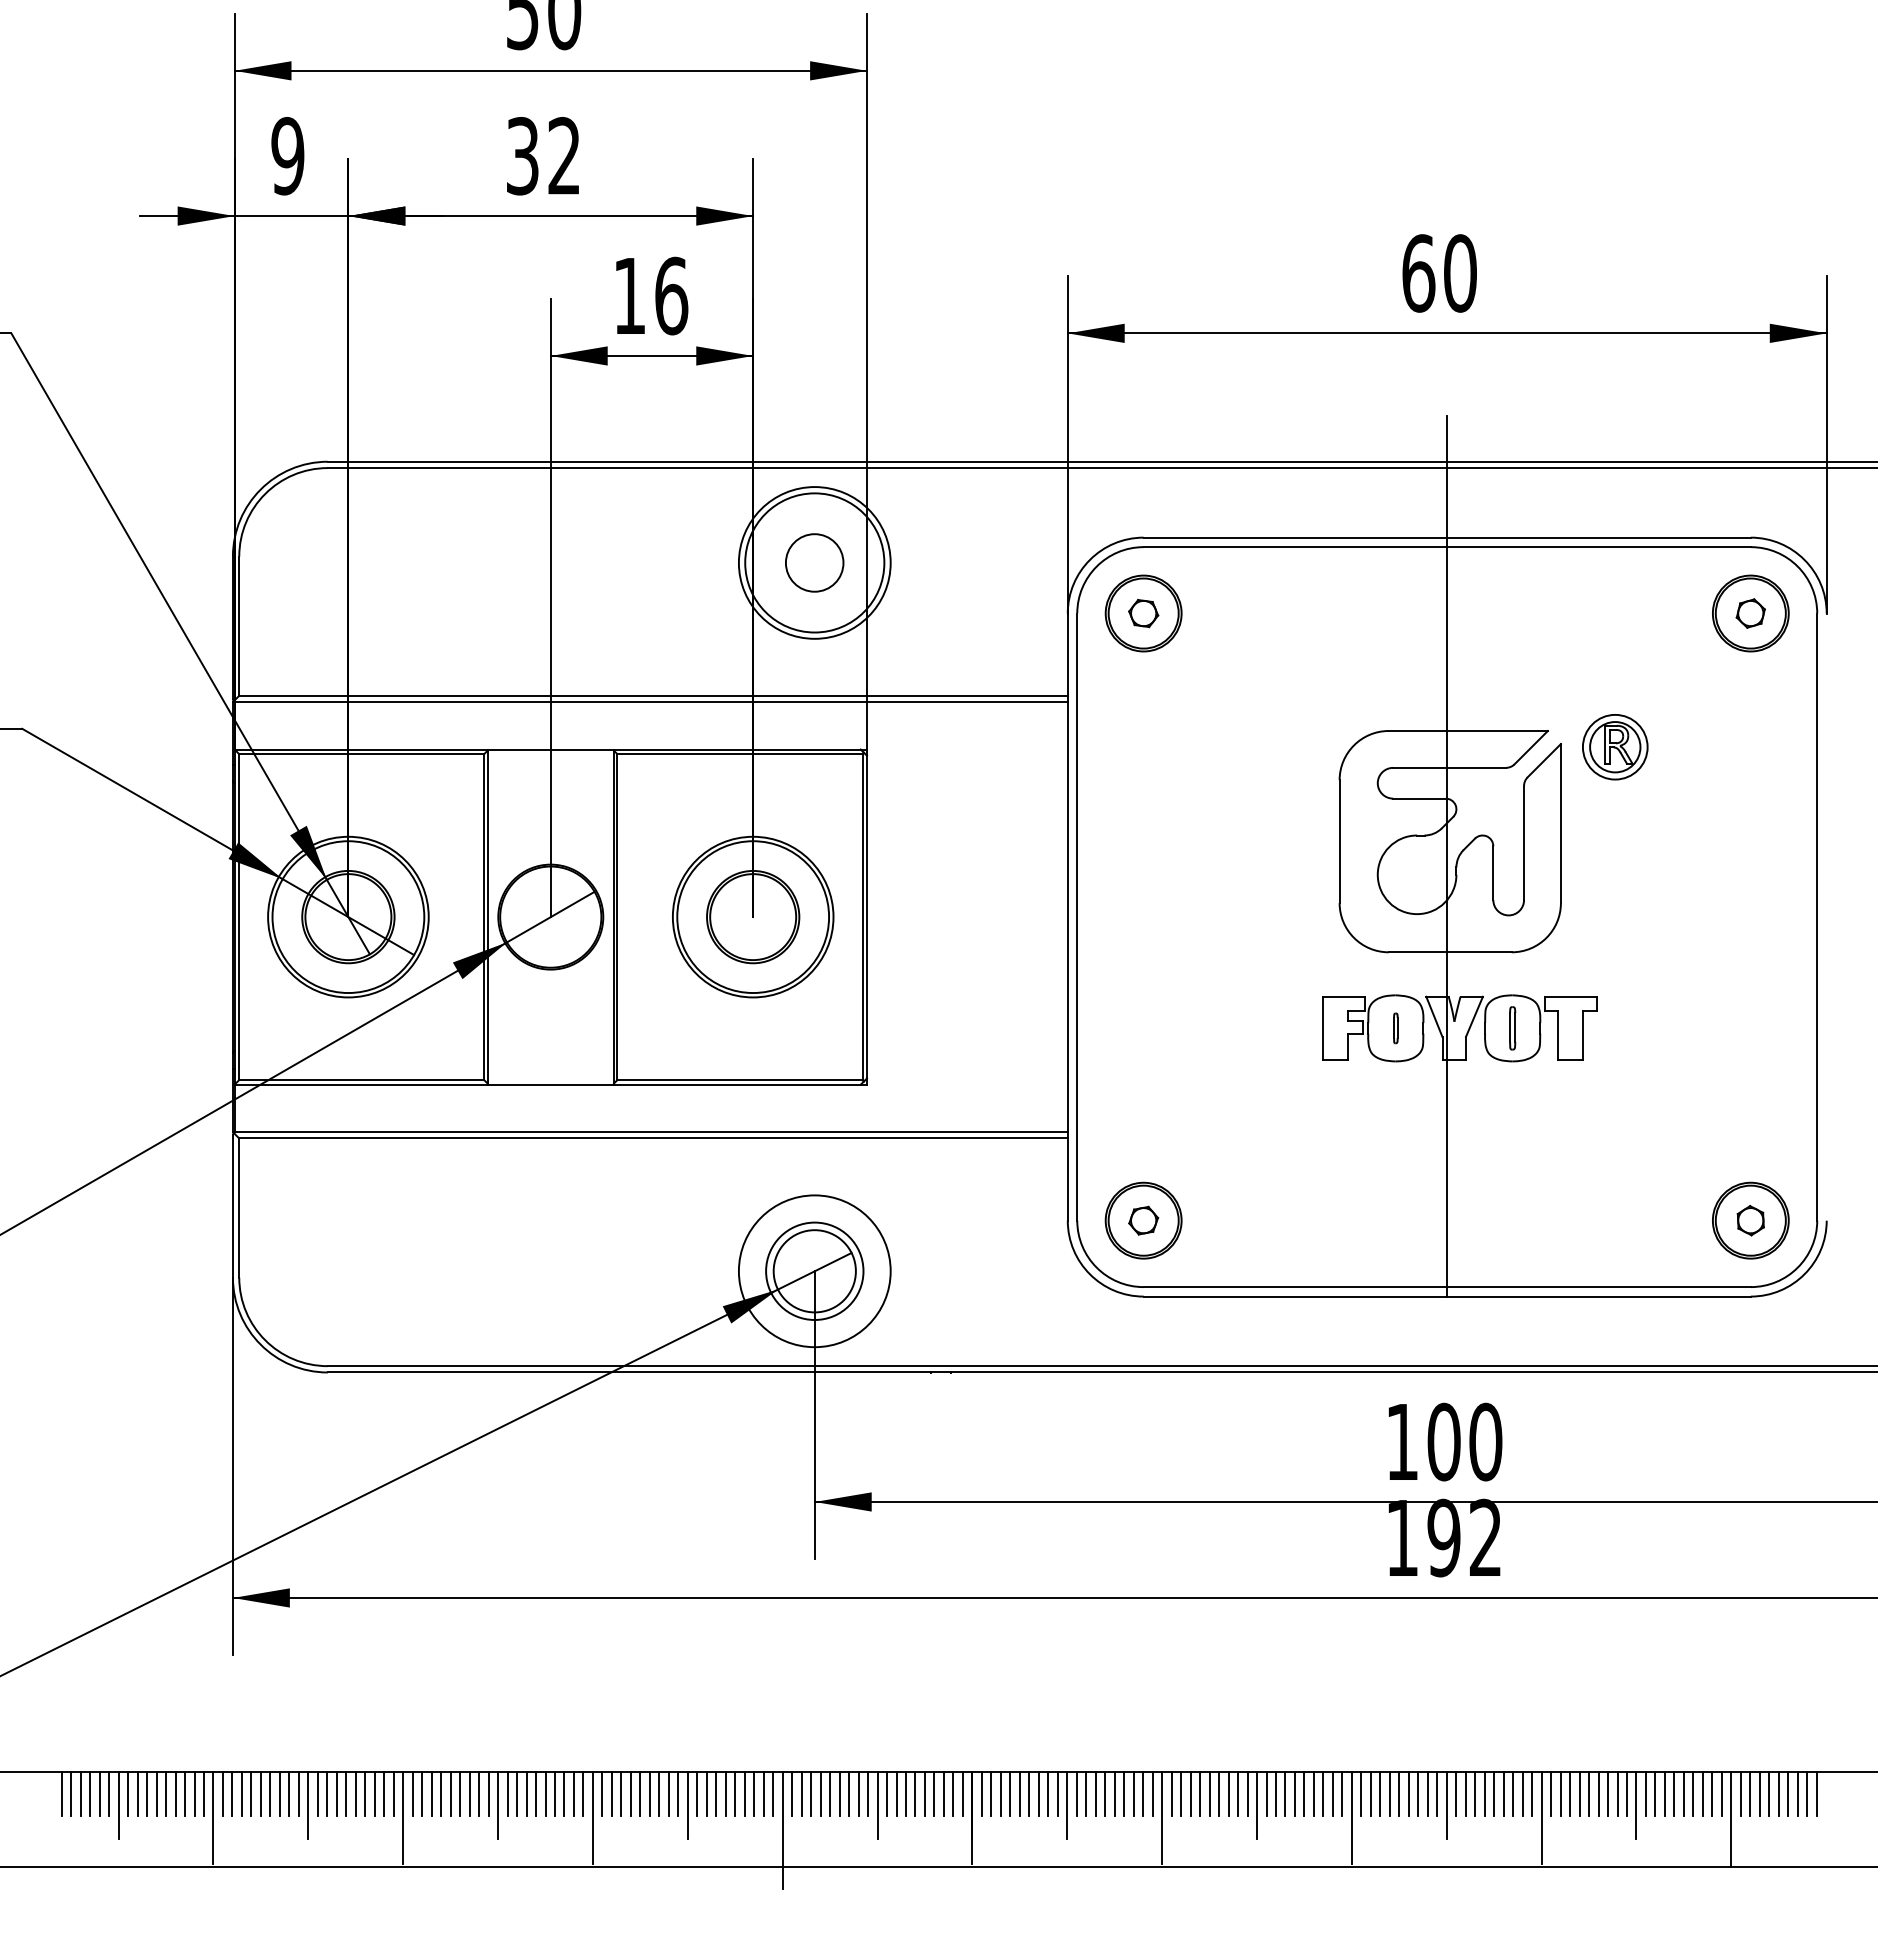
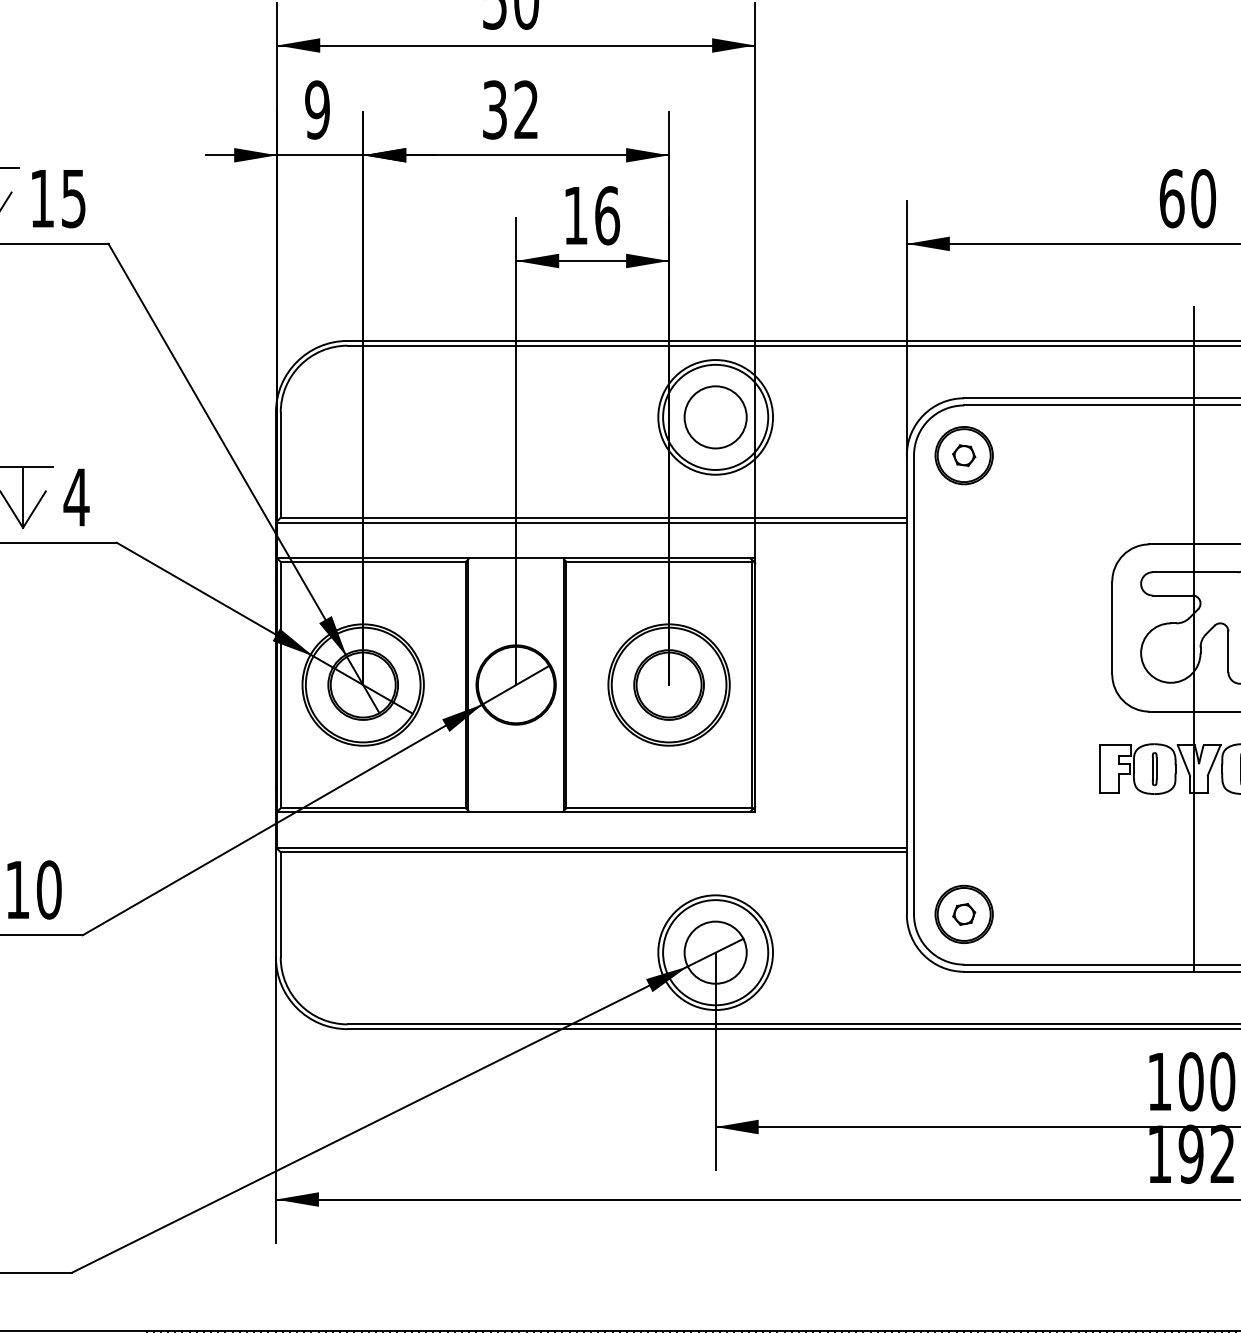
circle: (814, 562) -> (715, 417), size x1.43
part: (1395, 1028) -> (1154, 769), size x1.43
circle: (814, 1270) -> (715, 952), size x1.43

